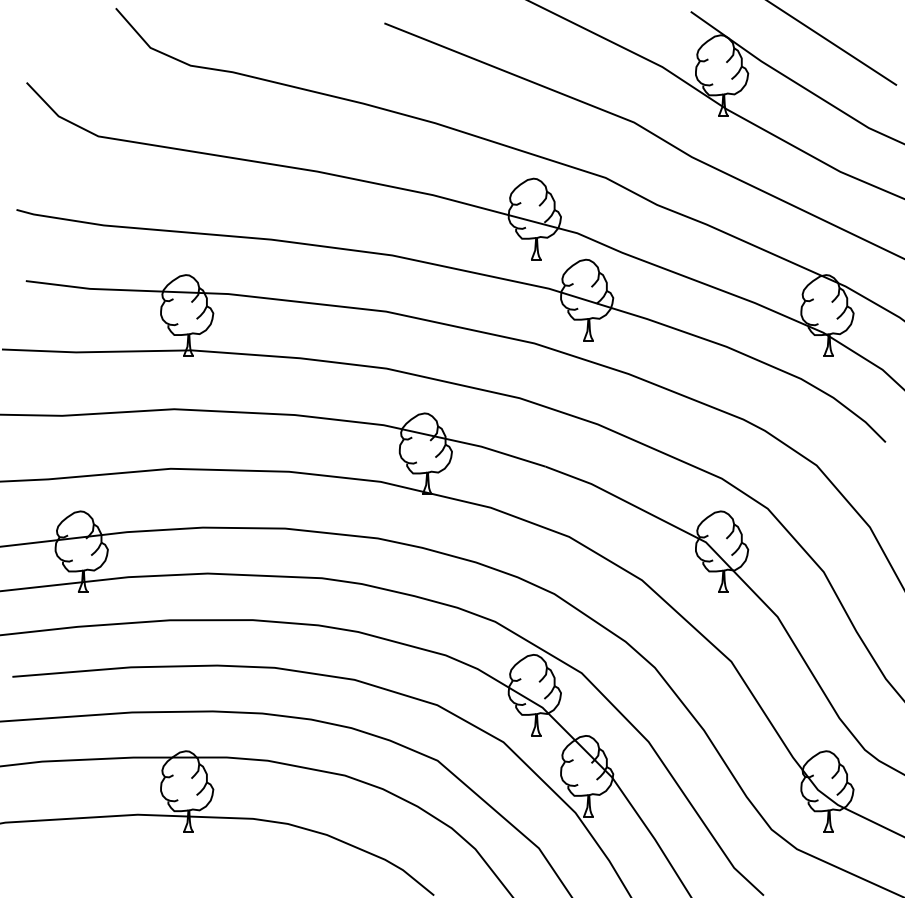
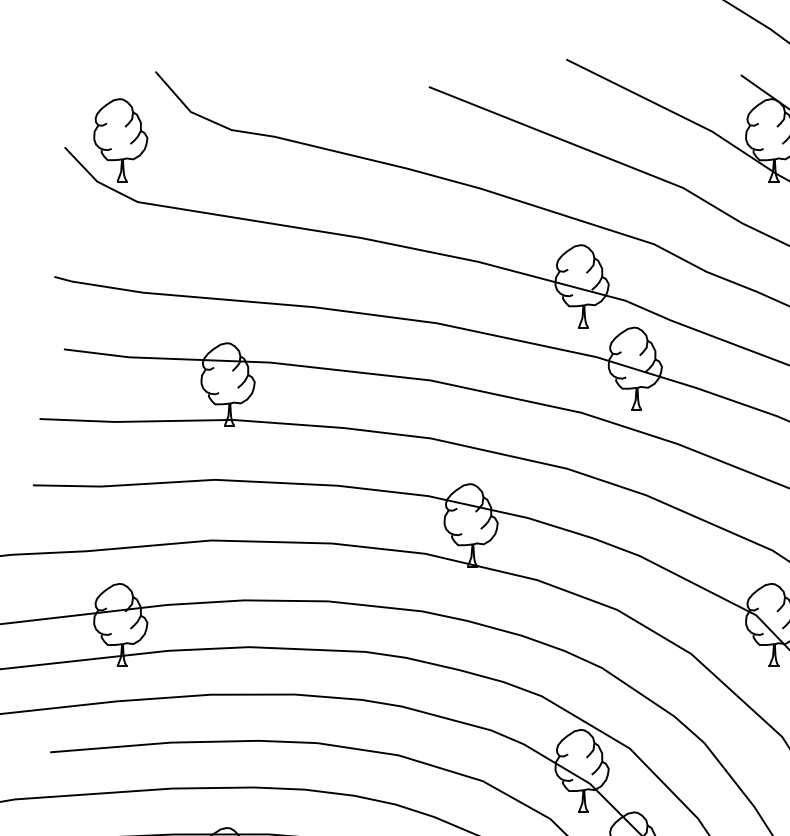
part: (81, 75) -> (120, 140), added

